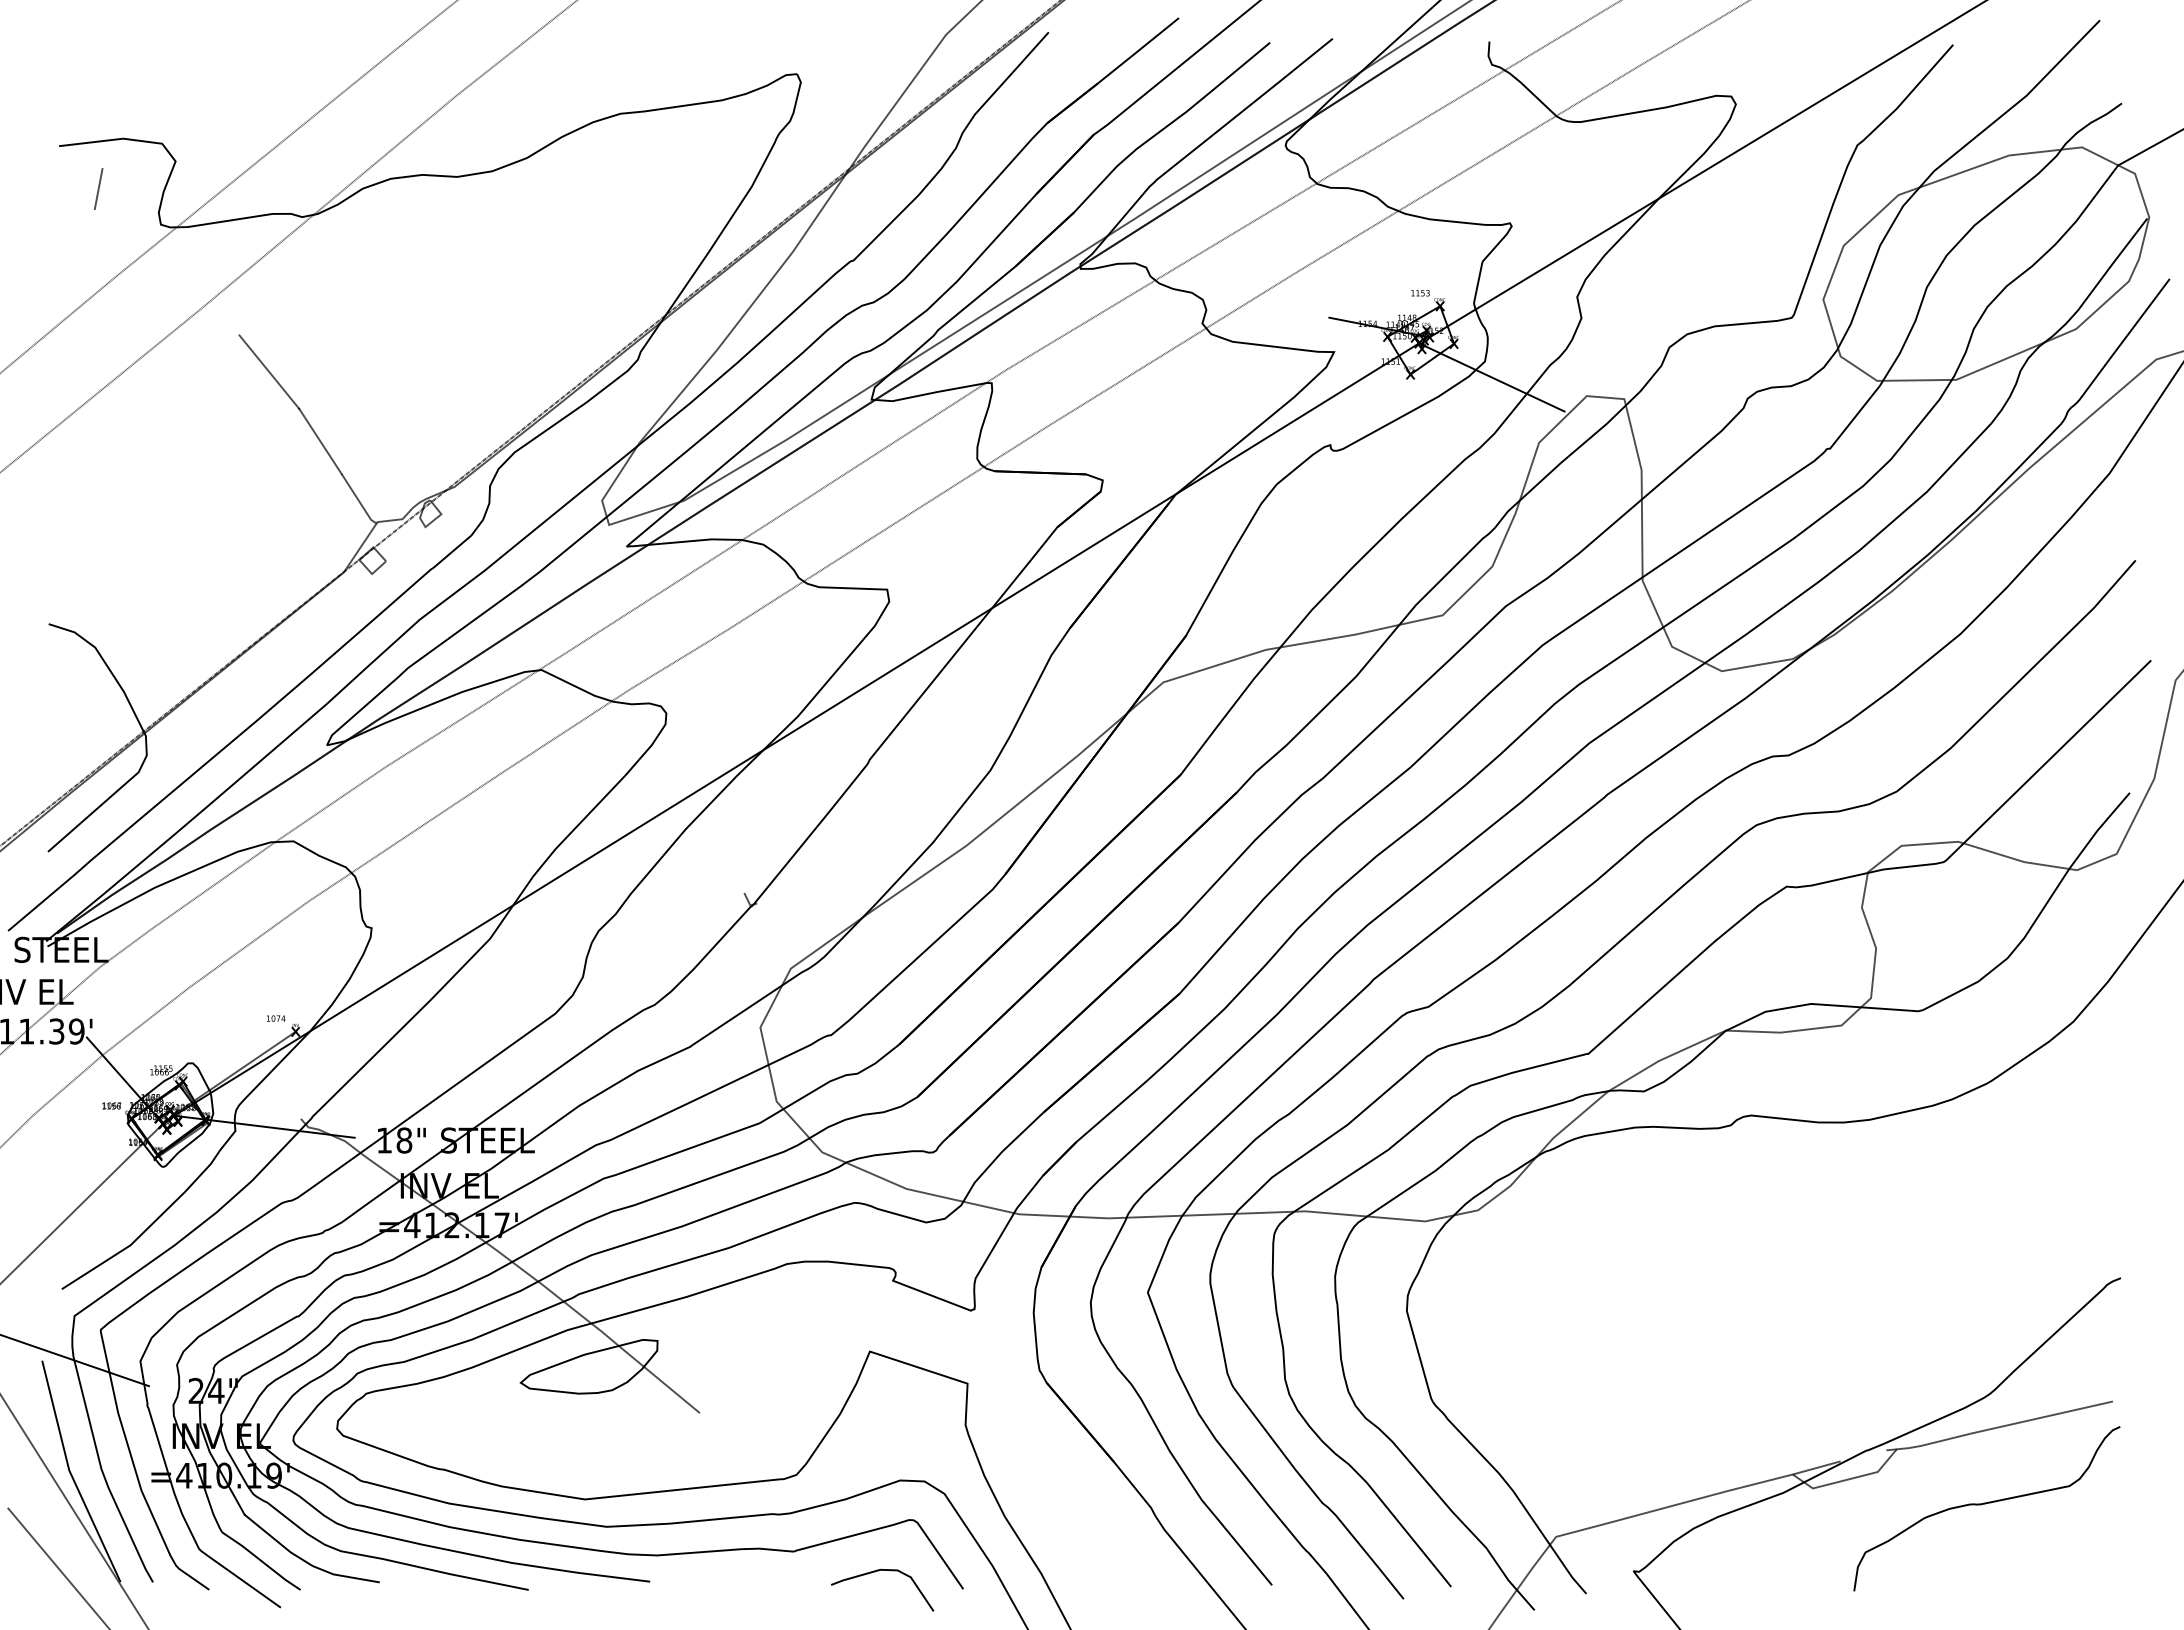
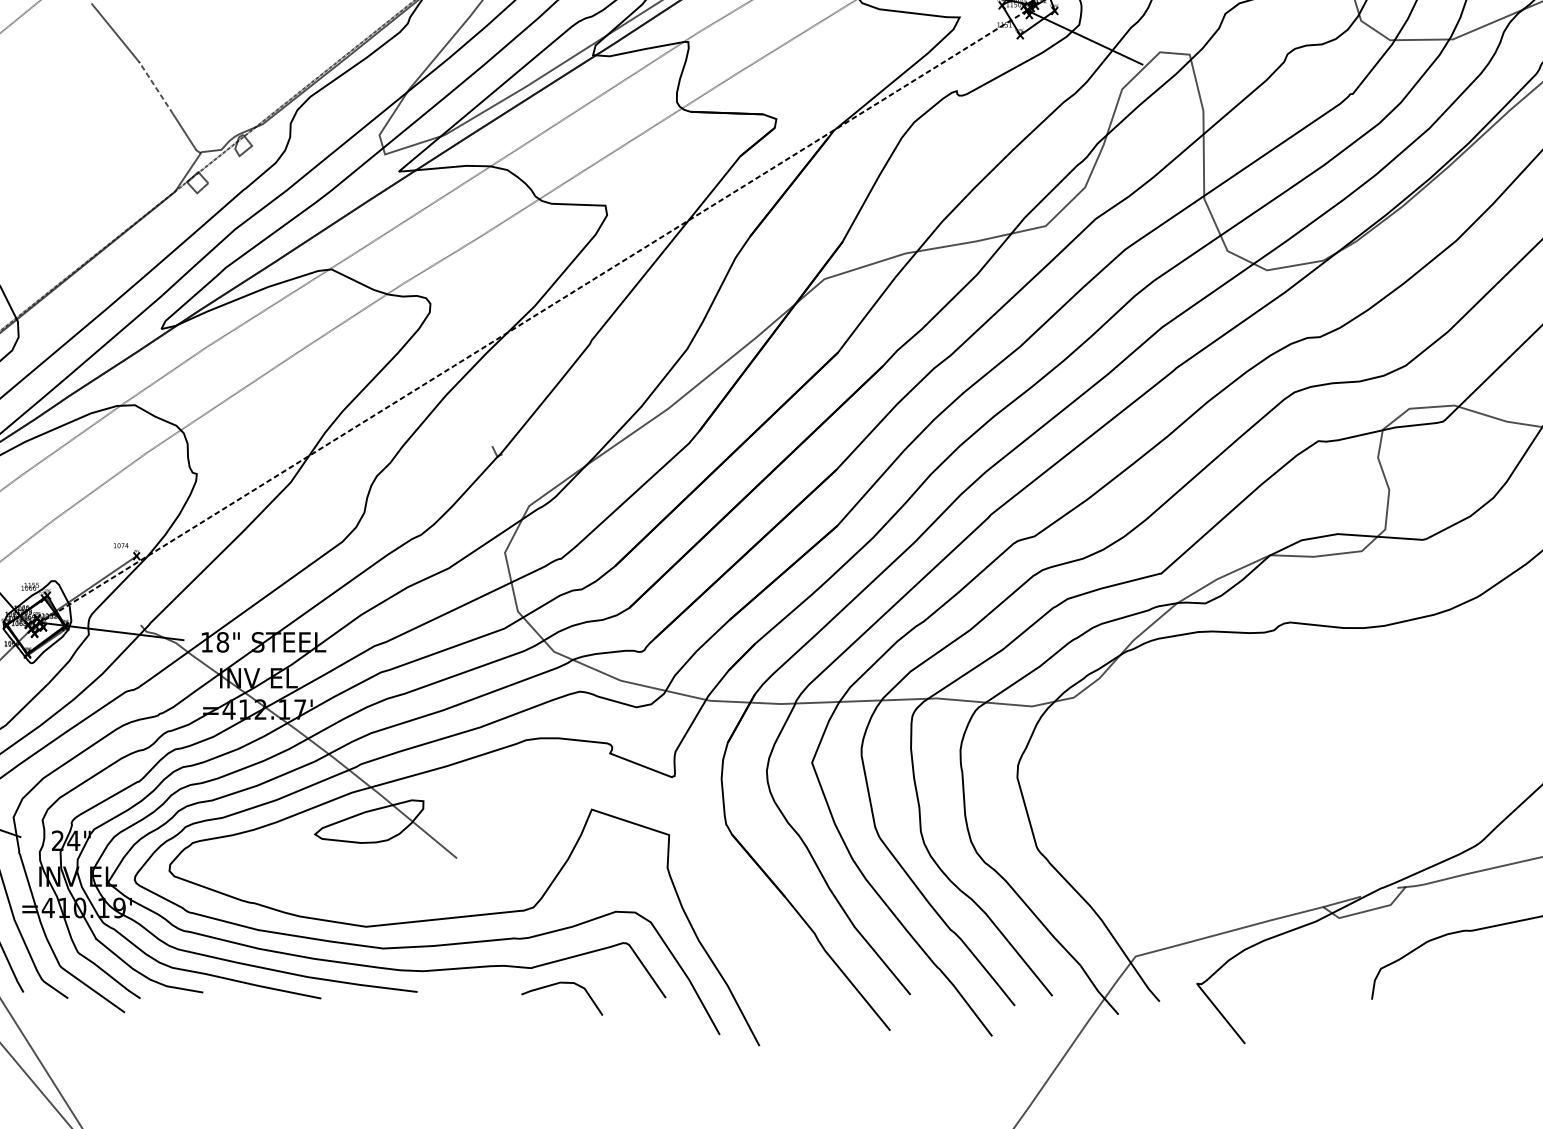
line: (320, 441) -> (156, 88), solid -> dashed
line: (796, 729) -> (533, 316), solid -> dashed
curve: (875, 1572) -> (556, 984), moved

